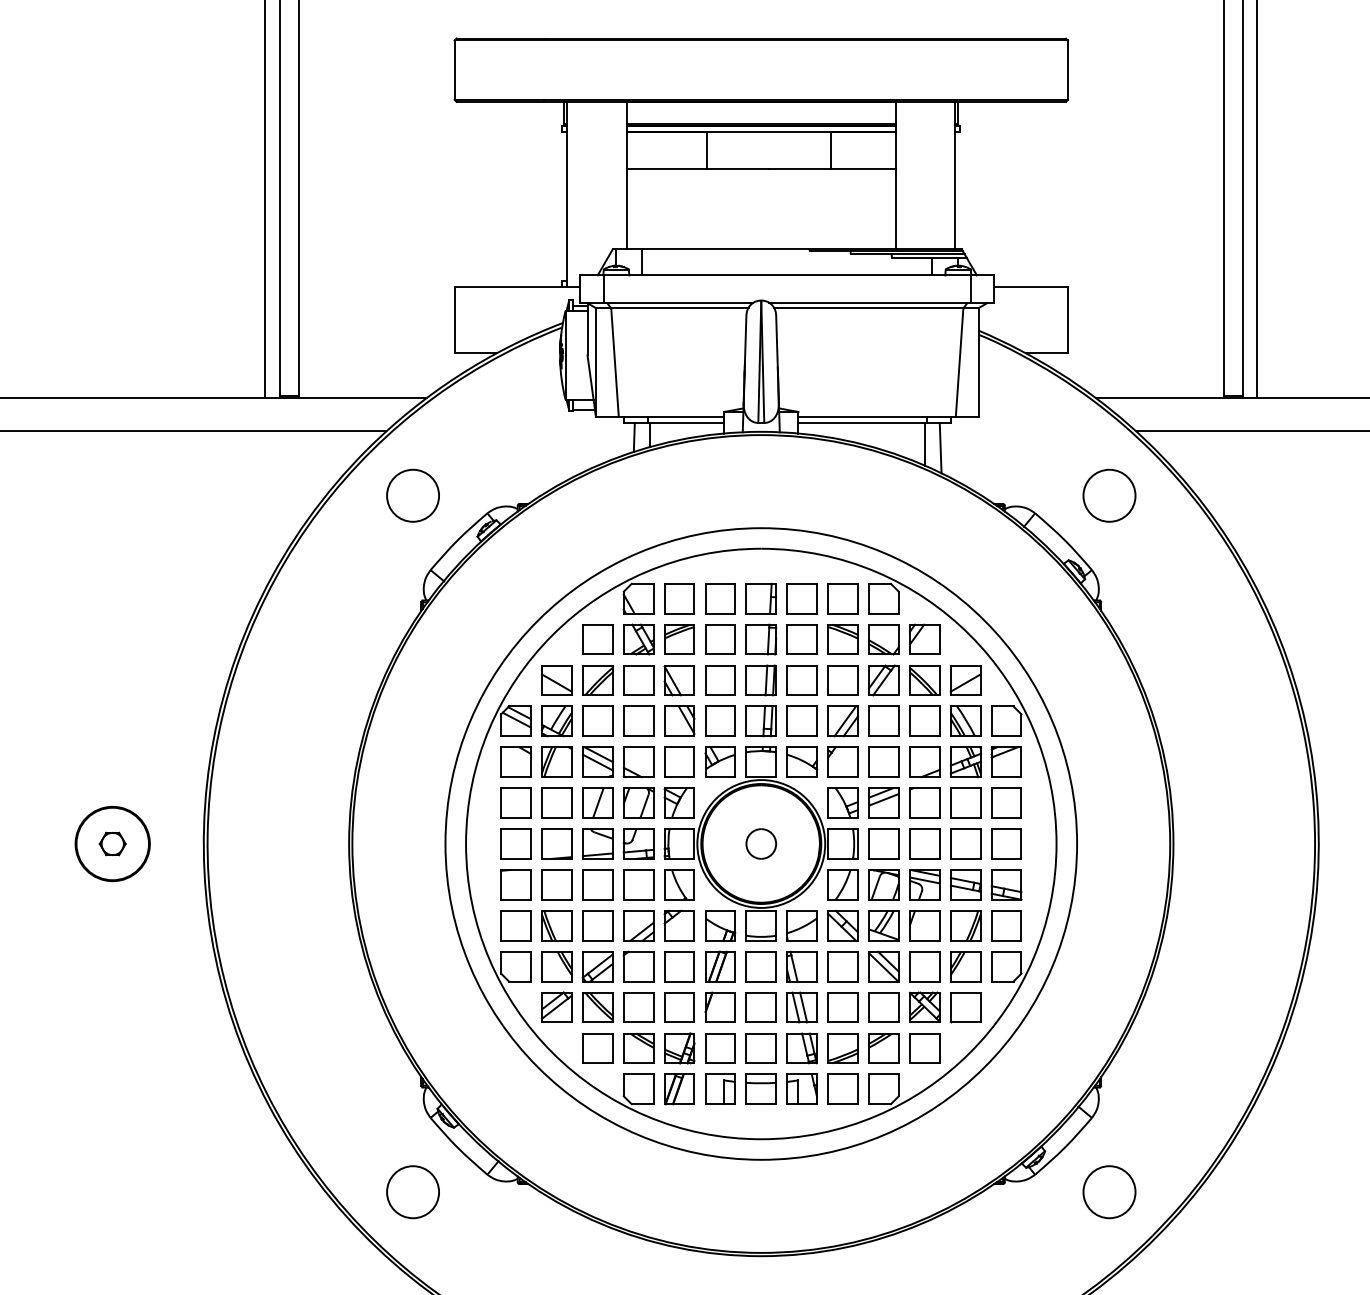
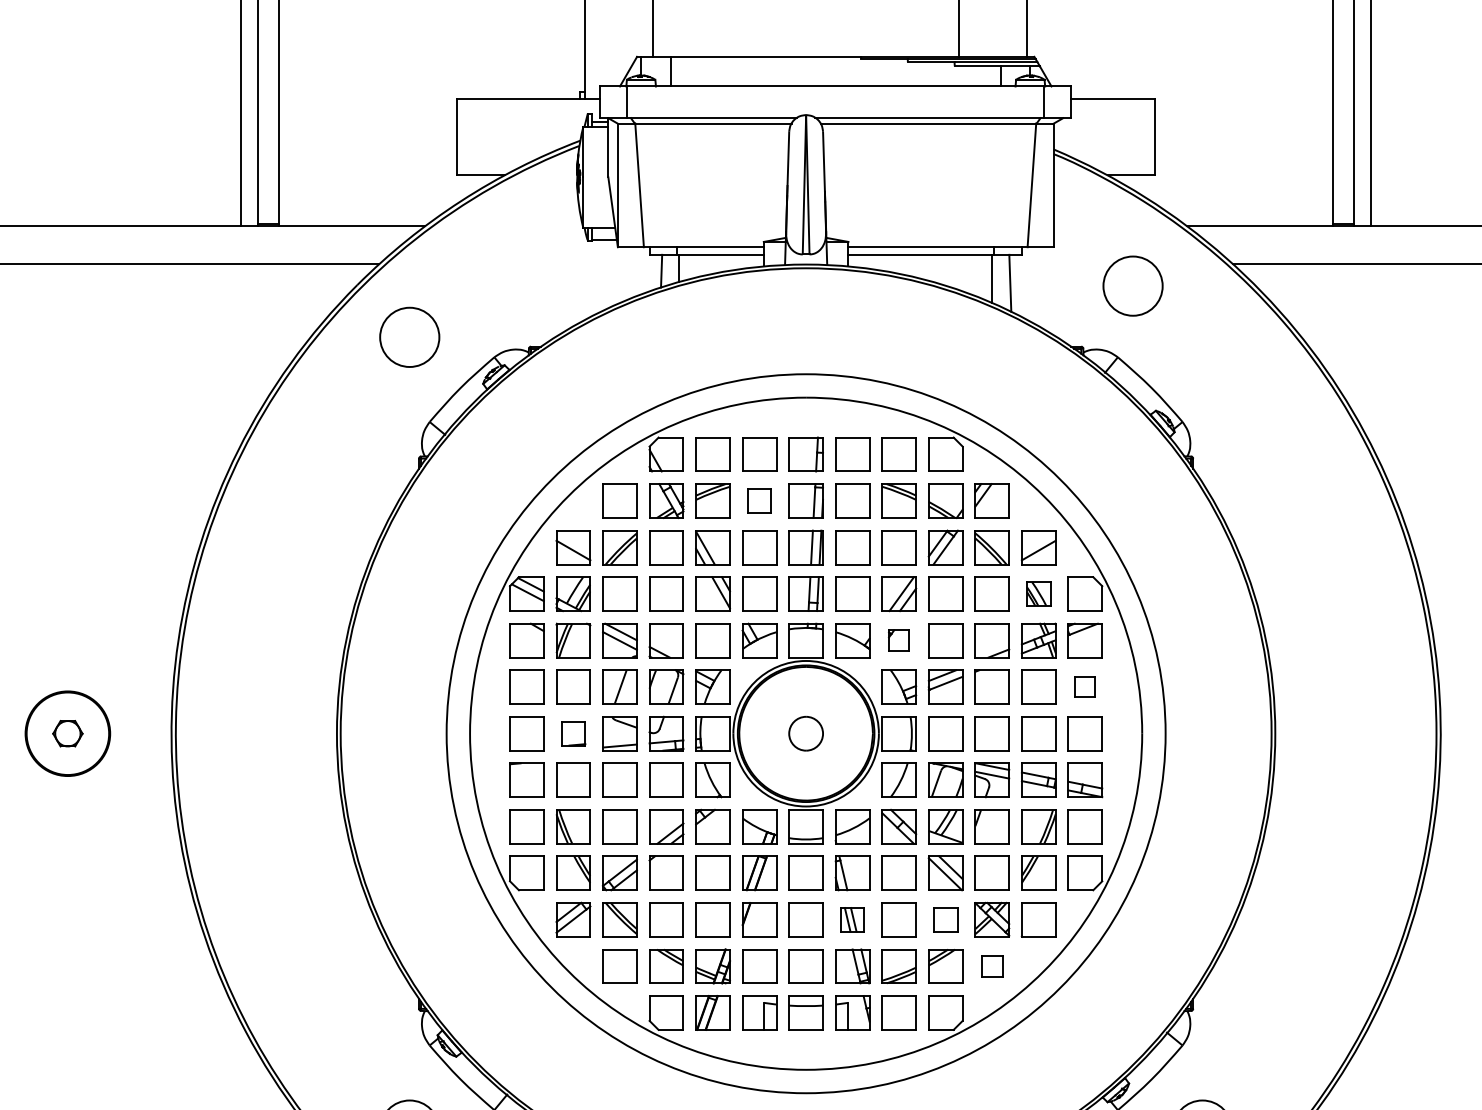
circle: (1109, 495) -> (1133, 285), moved
part: (720, 639) -> (759, 500), size x0.7
part: (965, 720) -> (1038, 593), size x0.7
part: (842, 761) -> (898, 639), size x0.6
part: (1006, 802) -> (1085, 686), size x0.6
part: (556, 843) -> (573, 733), size x0.7
part: (801, 1007) -> (851, 919), size x0.7
part: (883, 1007) -> (945, 919), size x0.7
part: (924, 1048) -> (991, 966), size x0.6

